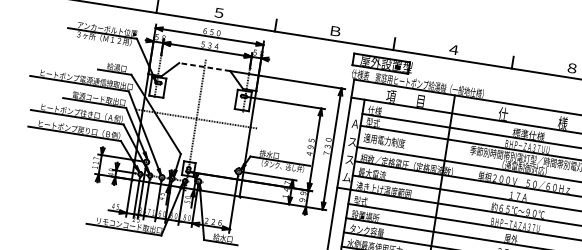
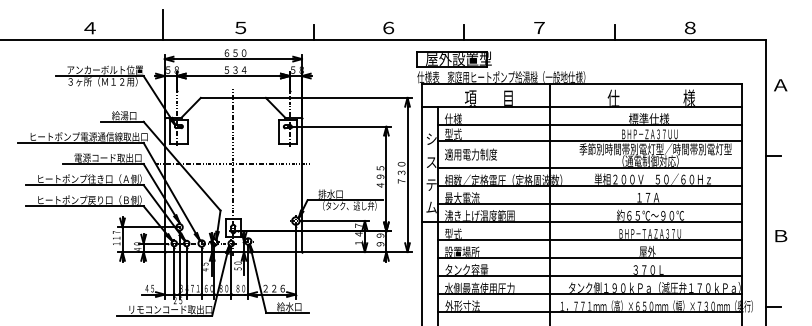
text: (336, 30) -> (389, 27), Ｂ -> ６
text: (453, 49) -> (539, 27), ４ -> ７
line: (204, 66) -> (233, 97), dashed -> solid
text: (355, 123) -> (431, 138), Ａ -> シ
text: (349, 159) -> (431, 184), ス -> テ

